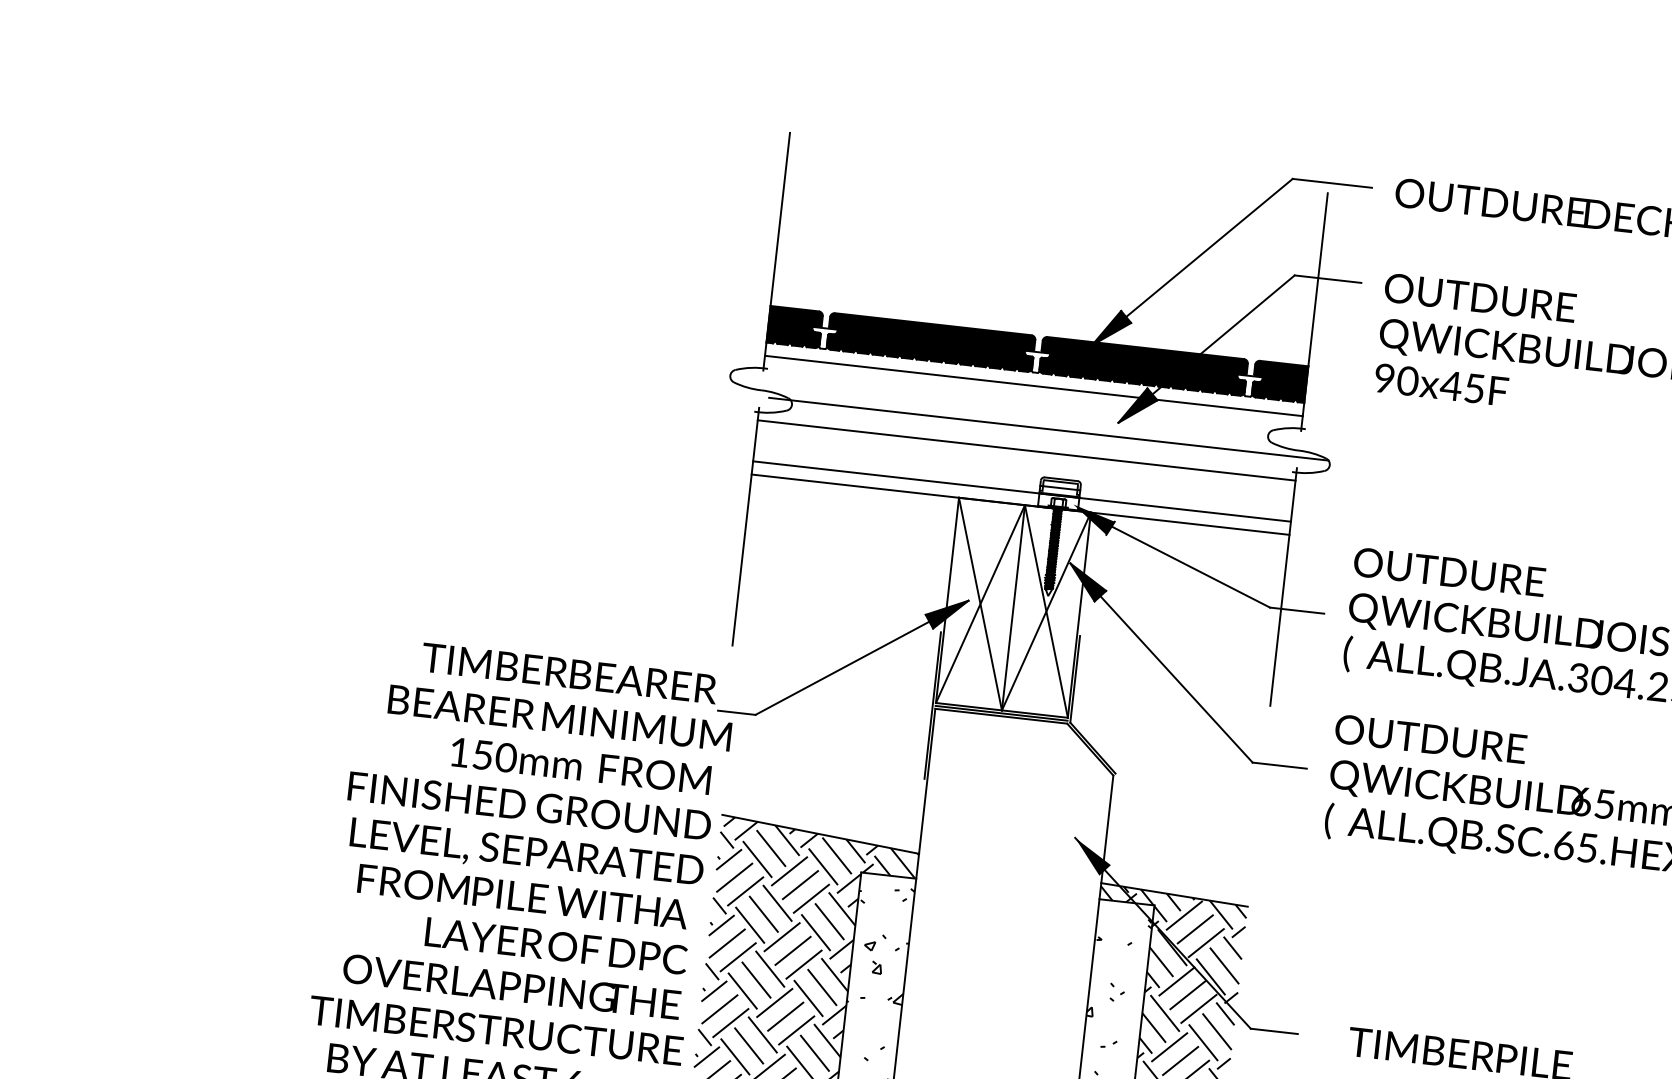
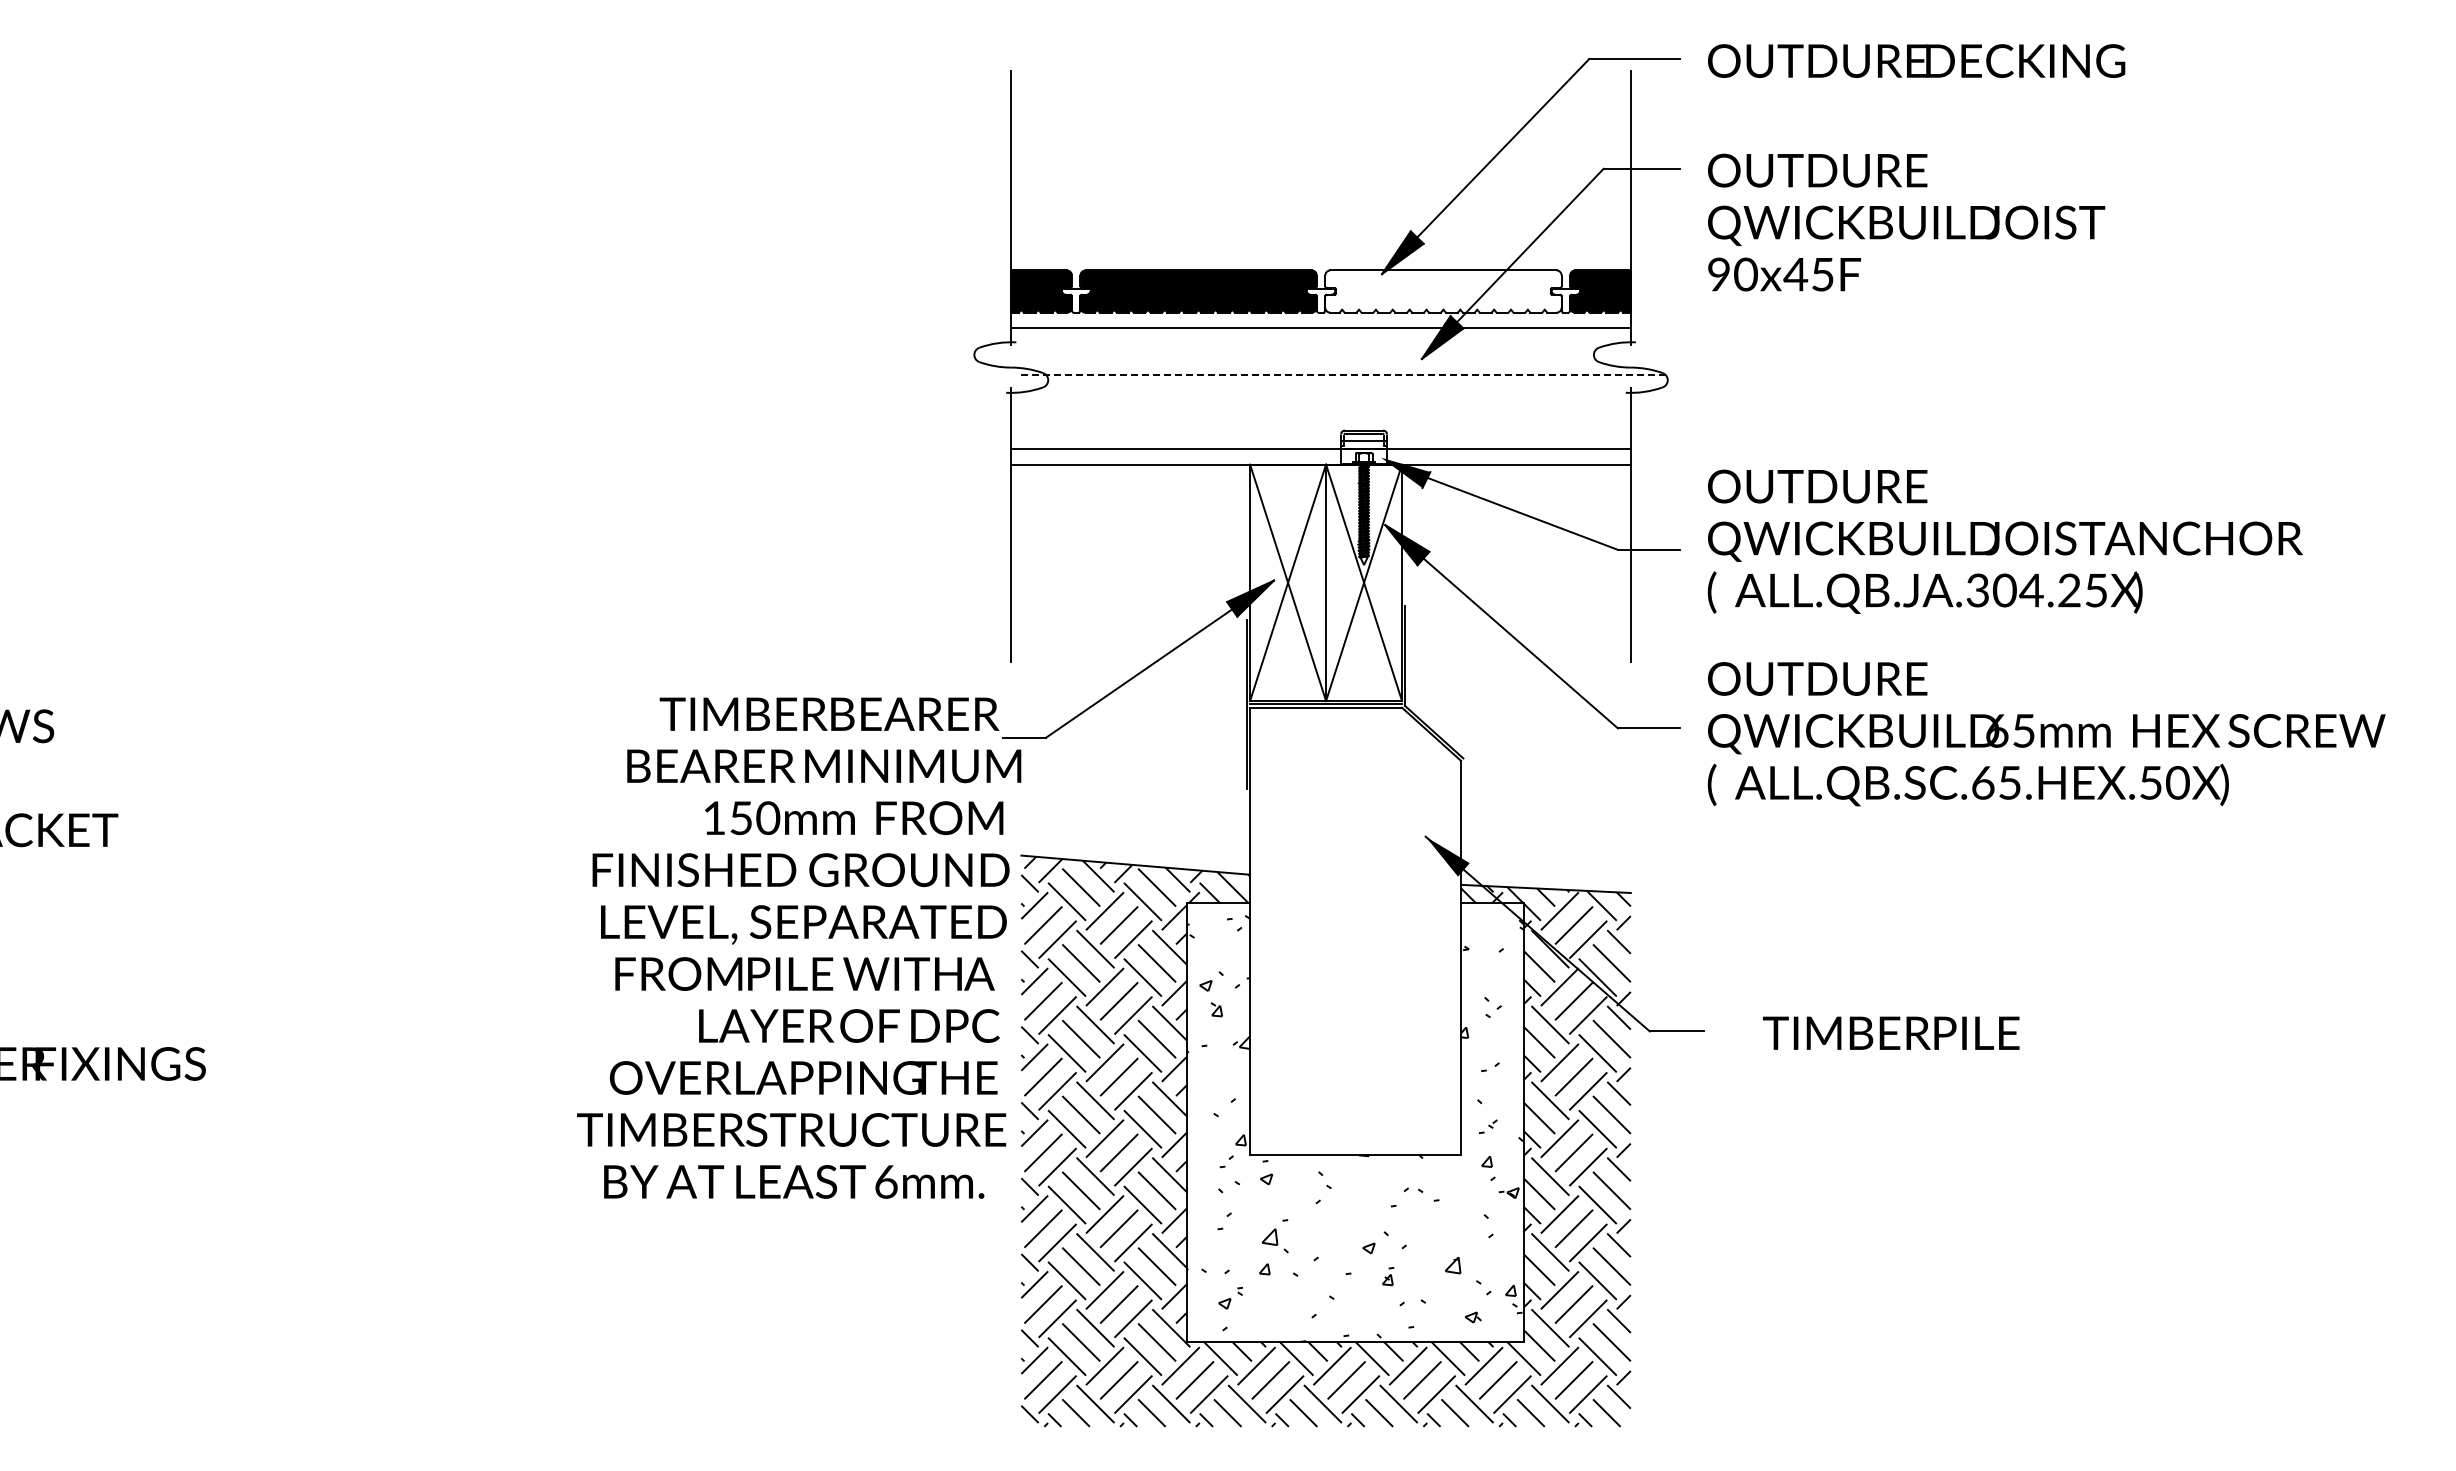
fill: (1143, 366) -> (1443, 291), removed
line: (1049, 429) -> (1344, 375), solid -> dashed
line: (1026, 450) -> (1320, 402), removed

